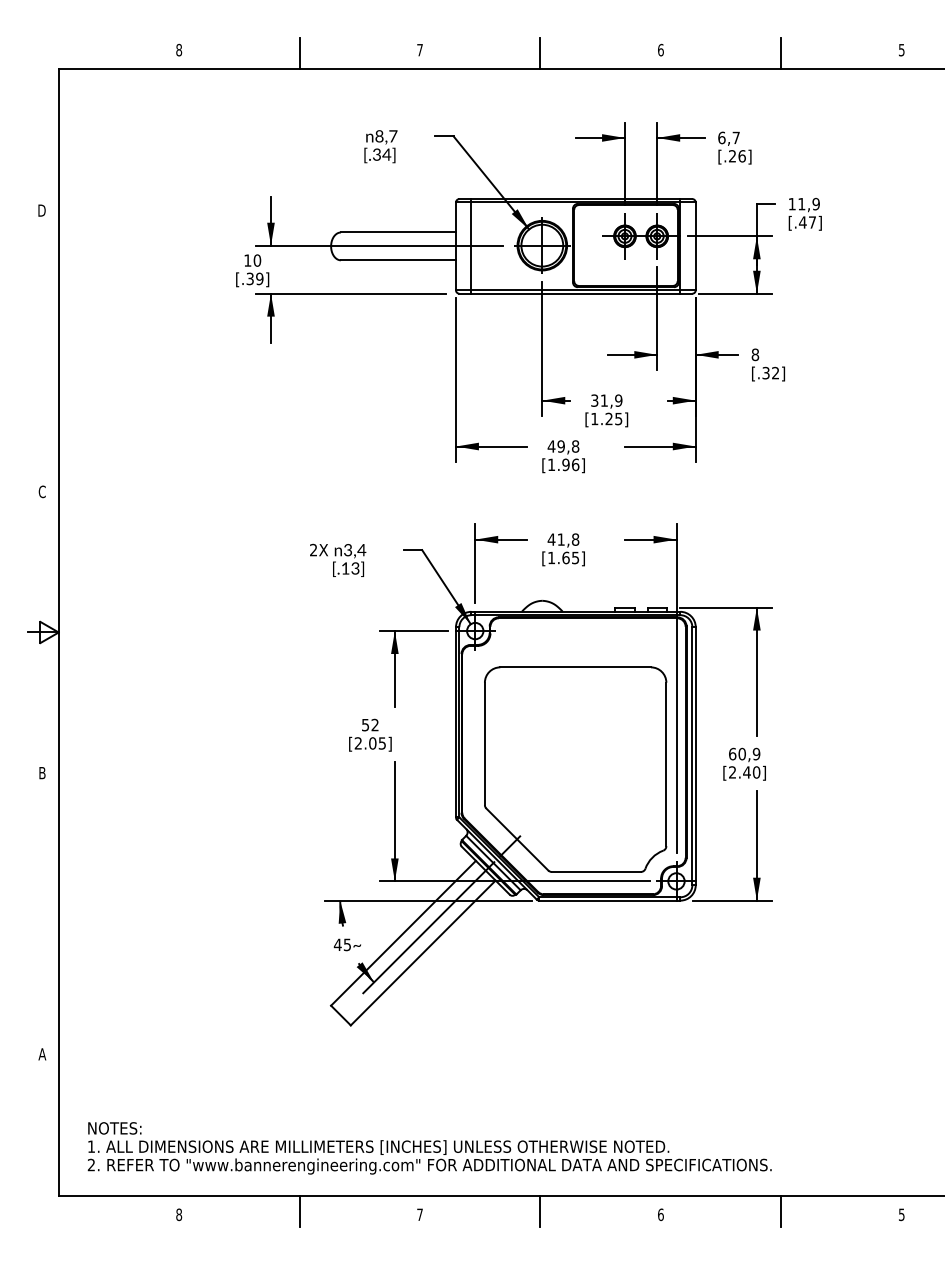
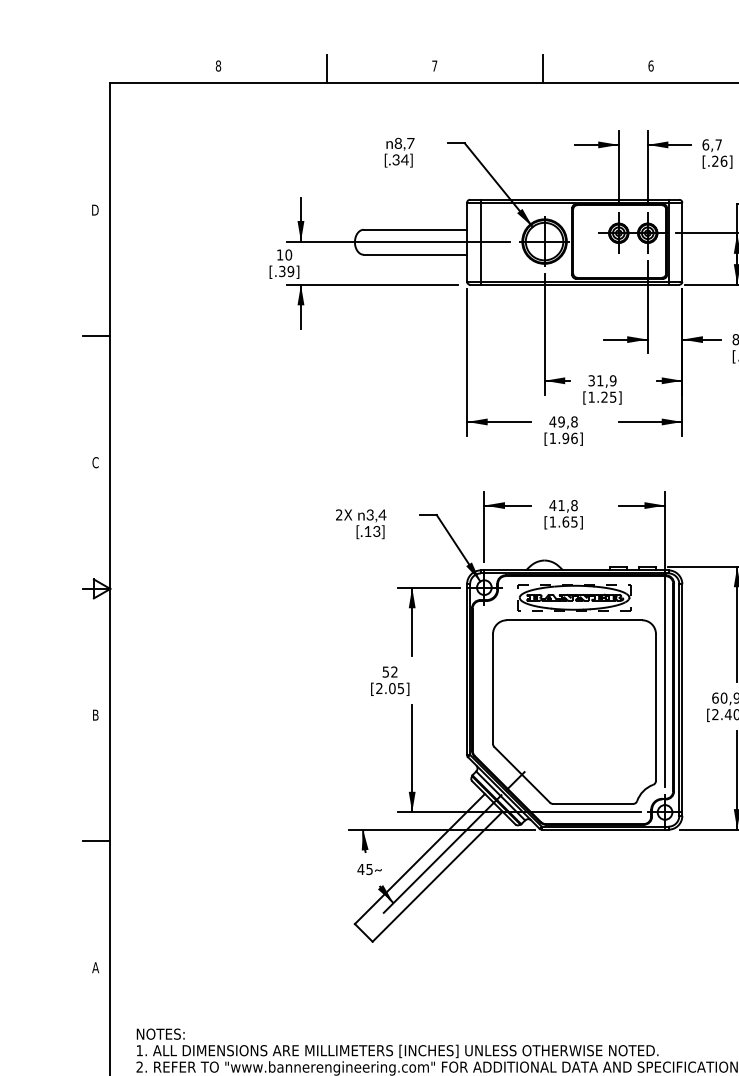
line: (43, 351) -> (96, 336), added
part: (575, 642) -> (574, 597), added
line: (43, 913) -> (96, 841), added

